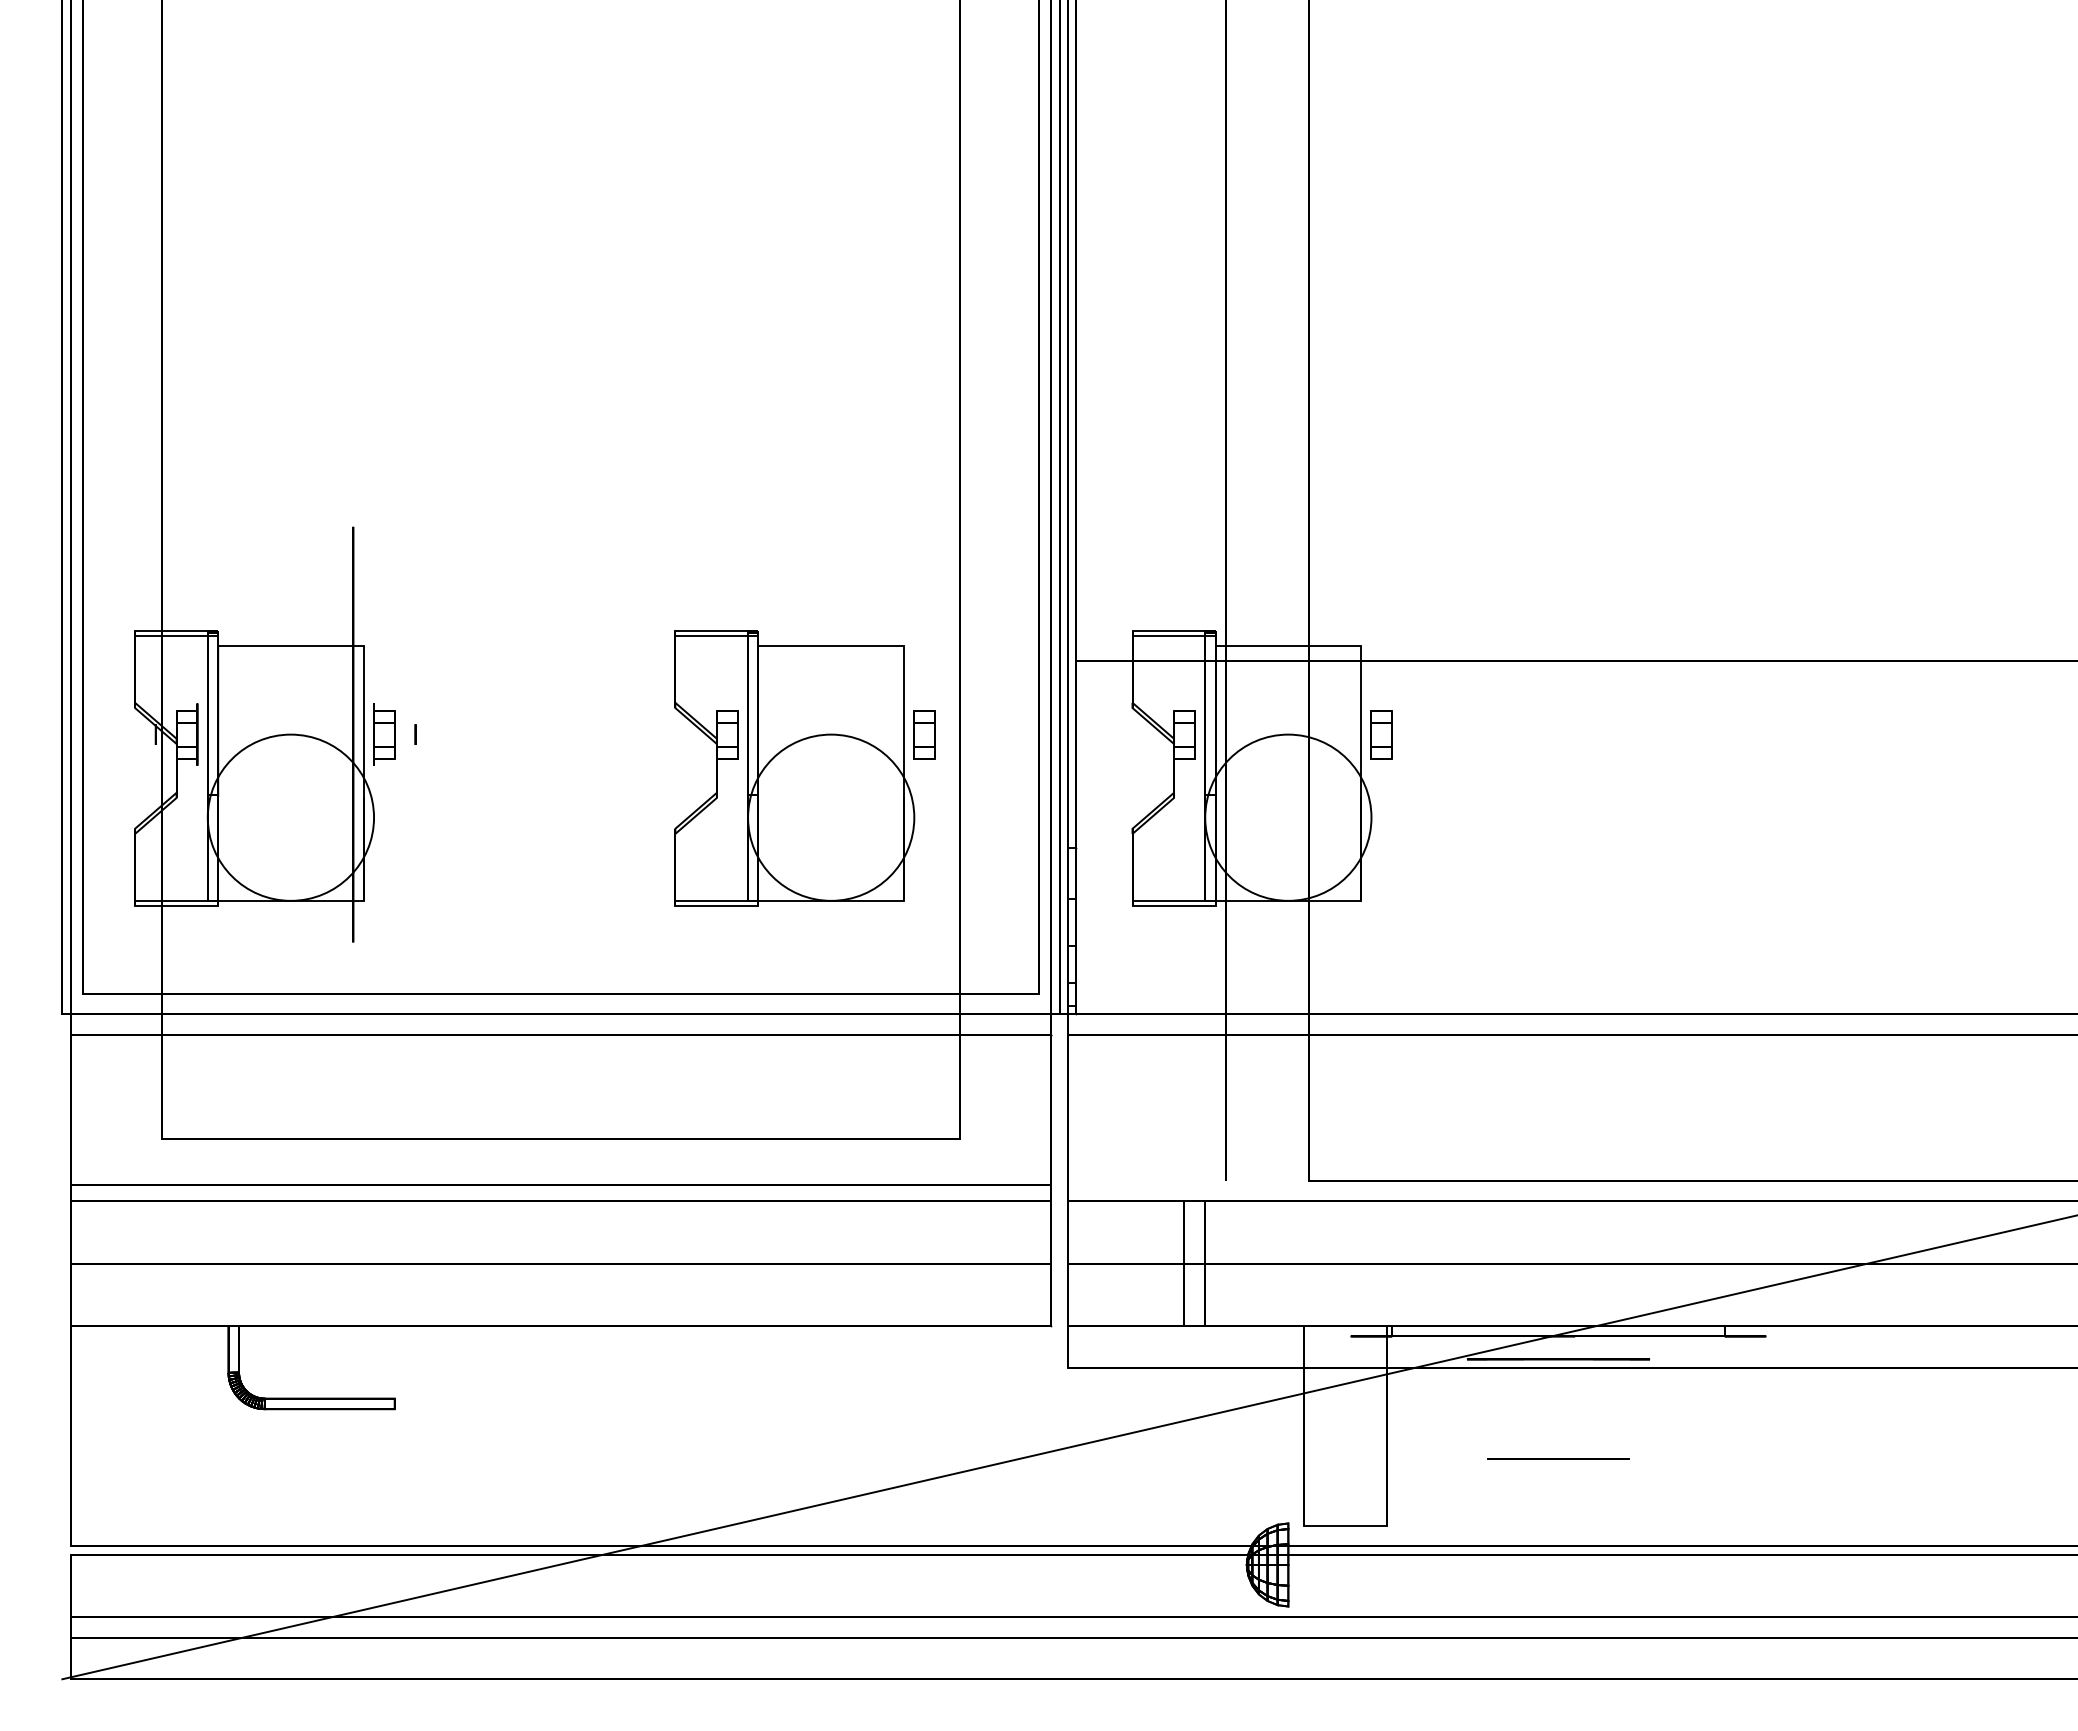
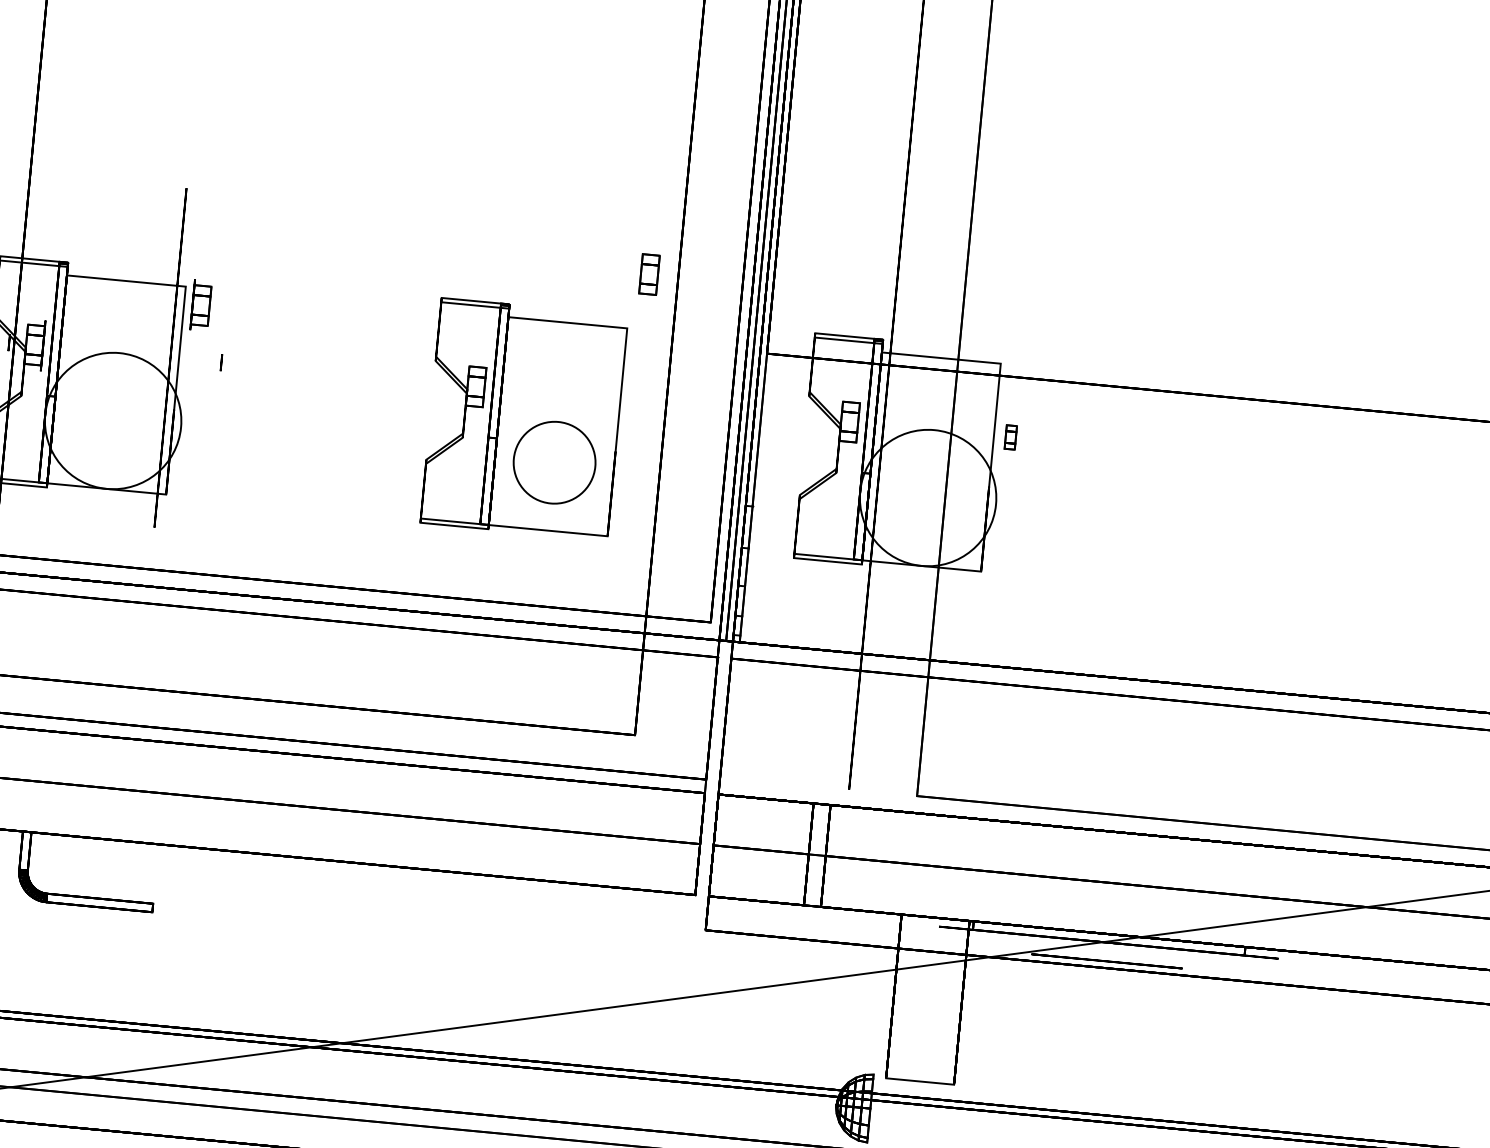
part: (384, 734) -> (201, 305), moved
part: (924, 734) -> (649, 274), moved
part: (1381, 734) -> (1010, 437), size x0.6
circle: (831, 817) -> (554, 462), size x0.6
line: (1558, 1458) -> (1099, 1042), removed

